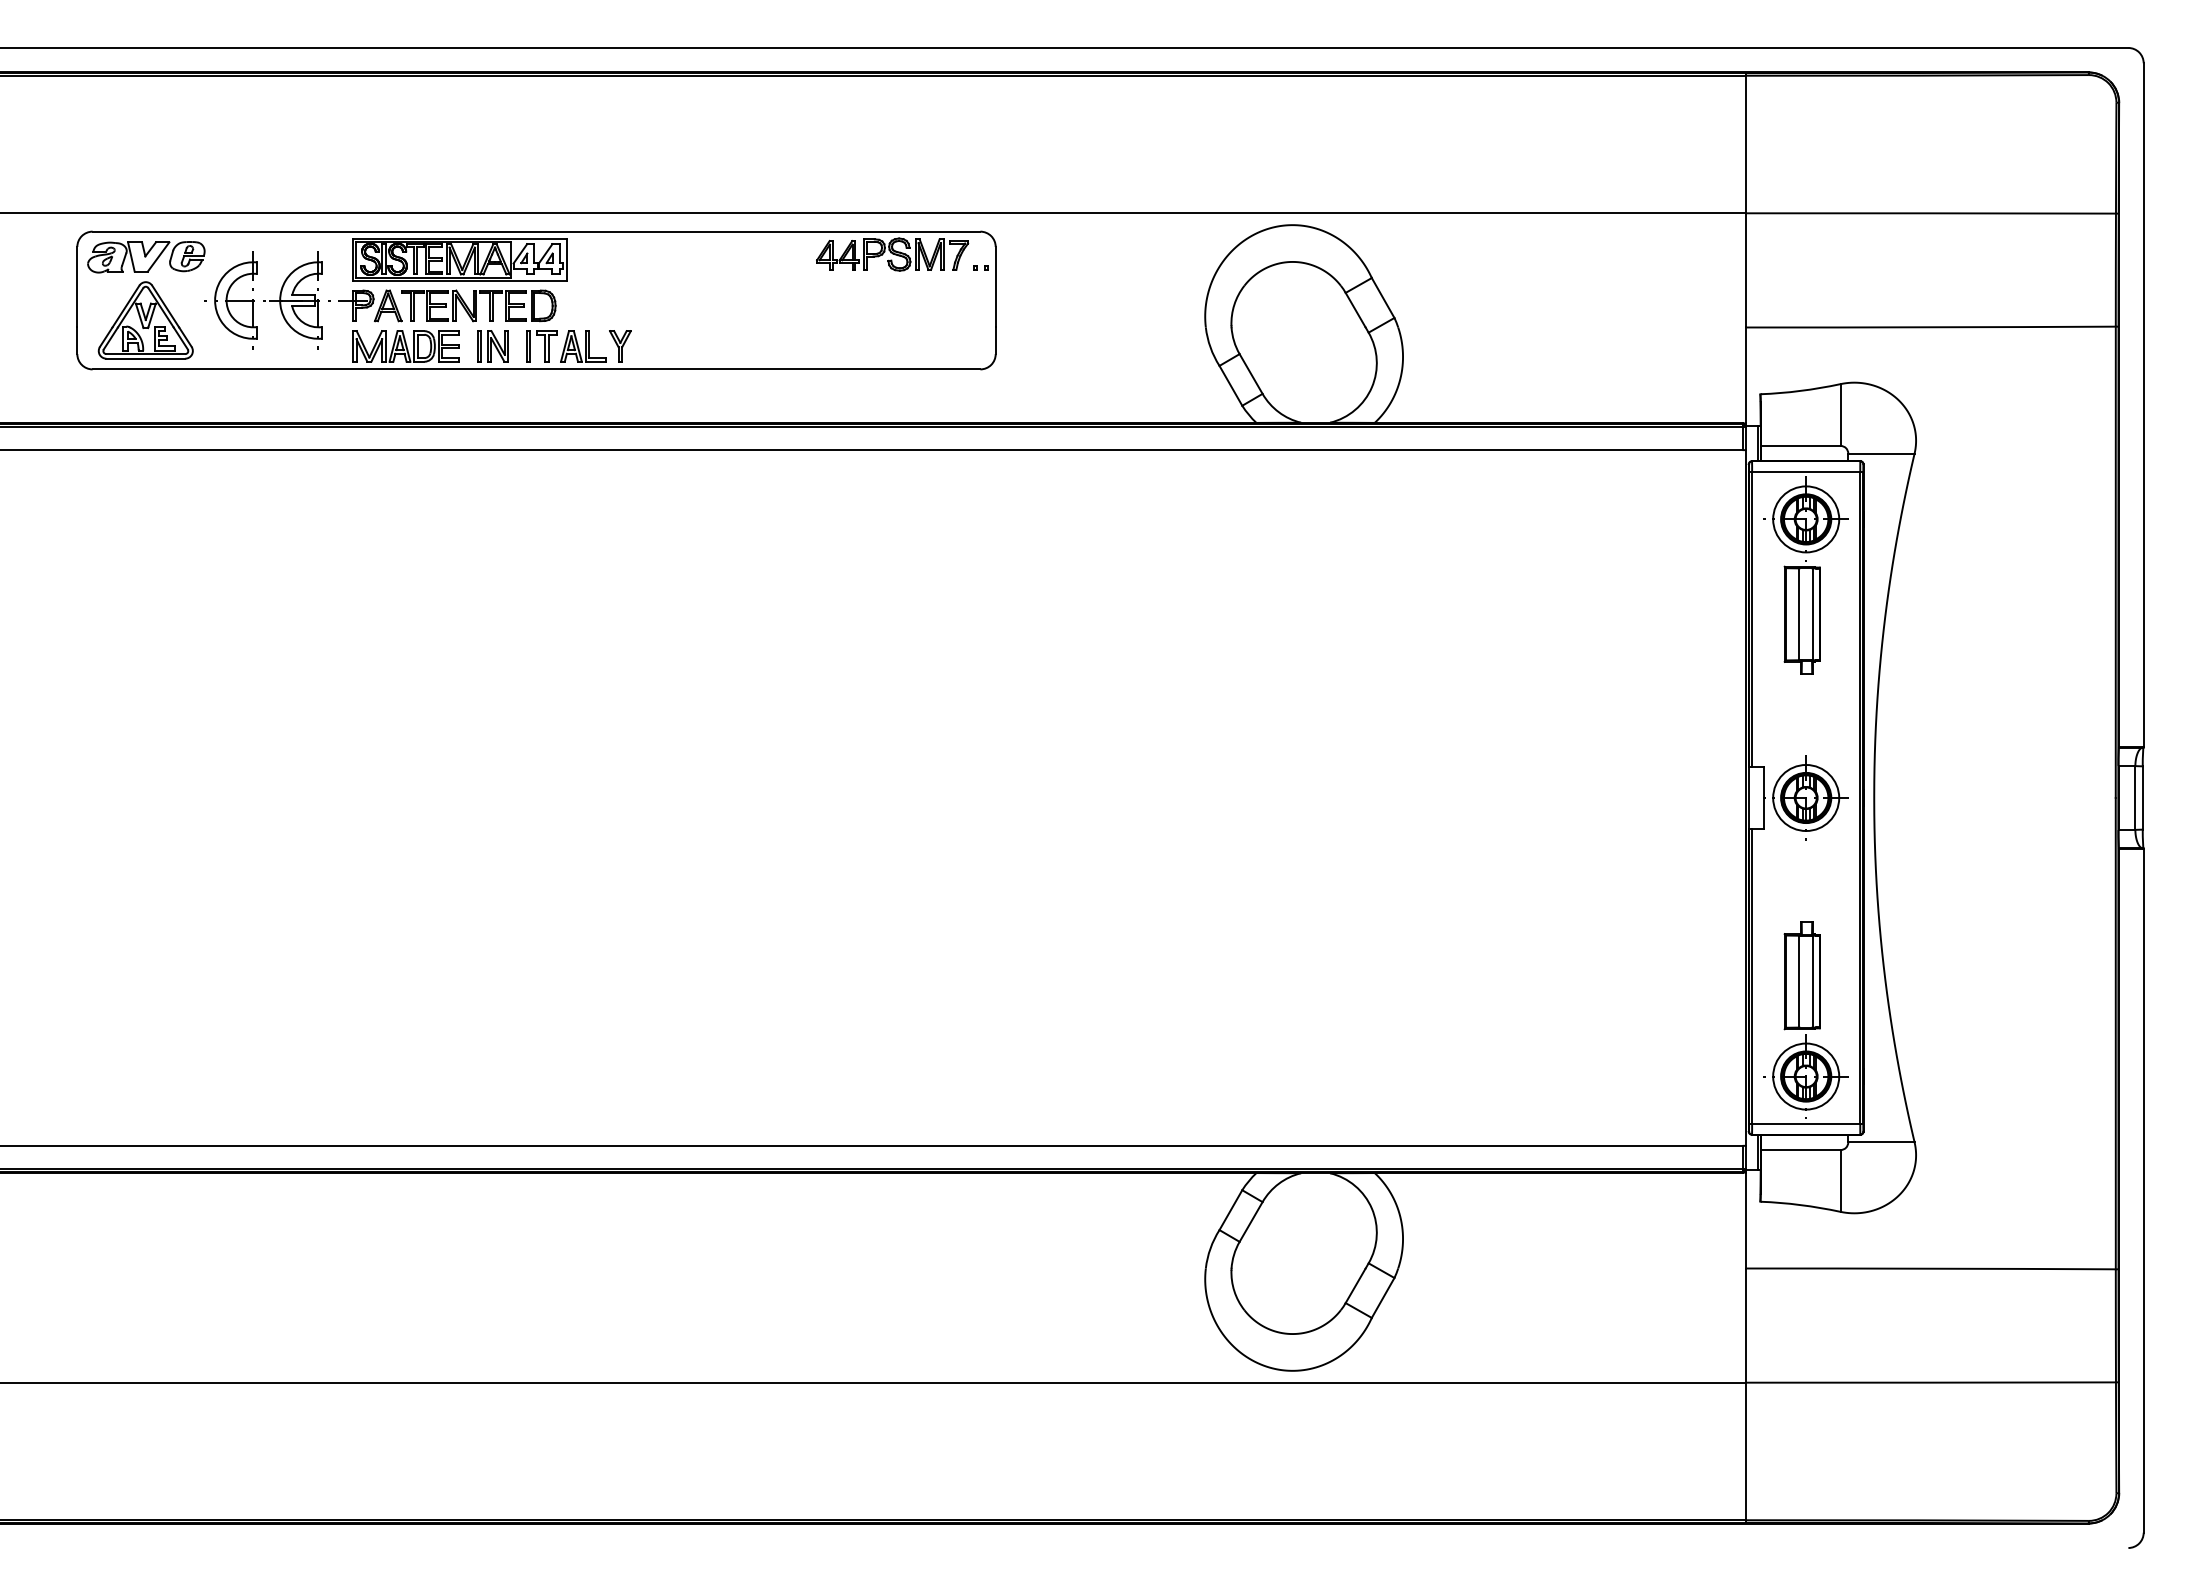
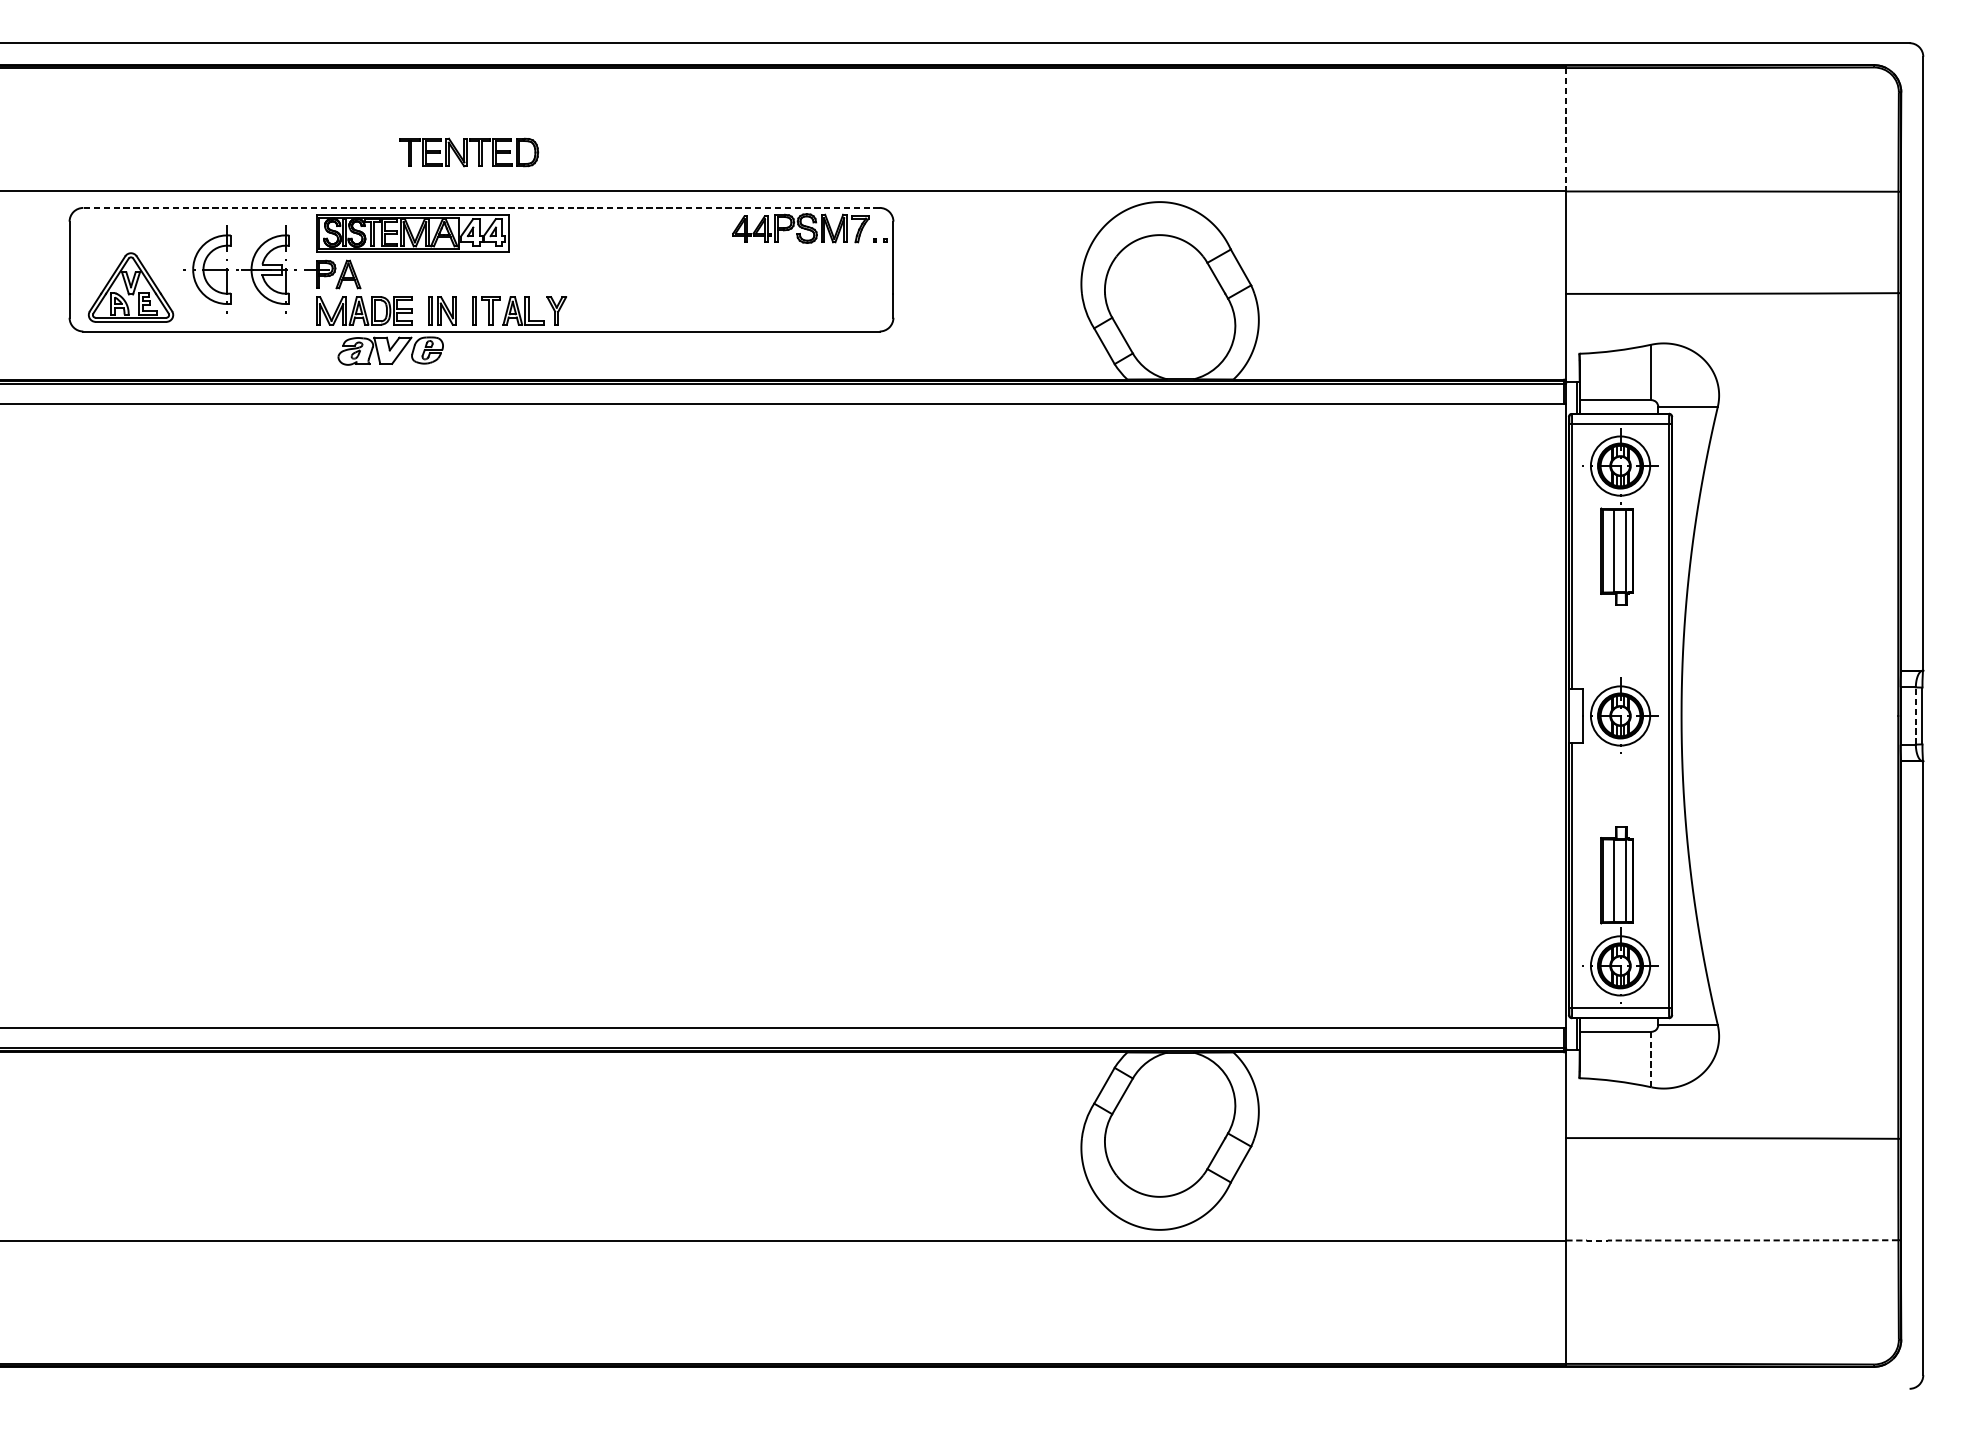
line: (1745, 144) -> (1566, 129), solid -> dashed
line: (536, 231) -> (481, 207), solid -> dashed
part: (146, 257) -> (390, 351), moved
part: (478, 305) -> (468, 152), moved
line: (2135, 798) -> (1915, 716), solid -> dashed
line: (1840, 1180) -> (1651, 1059), solid -> dashed
arc: (1930, 1382) -> (1732, 1240), solid -> dashed

